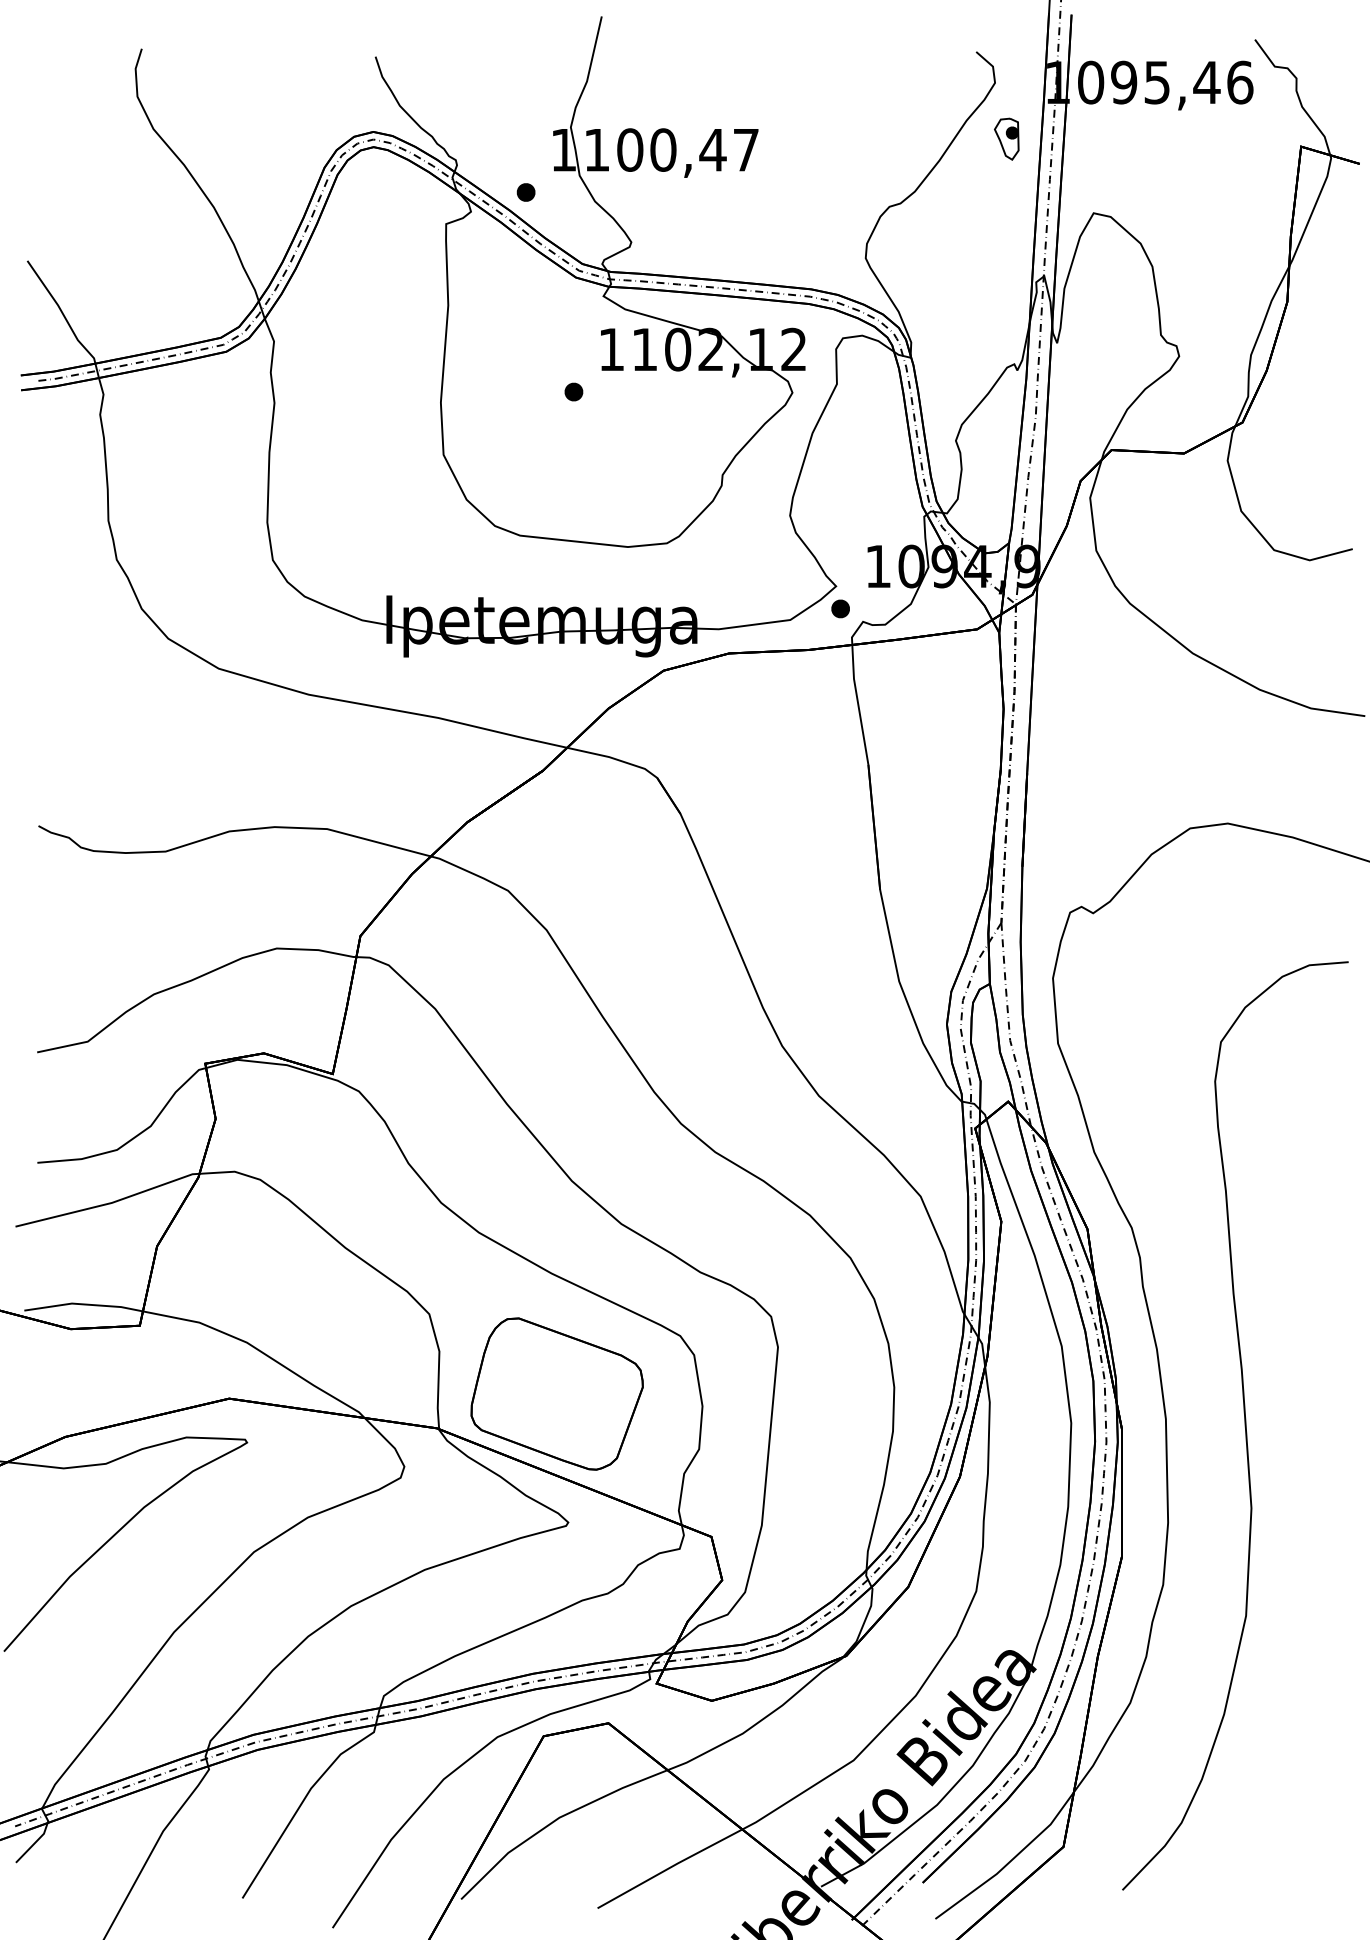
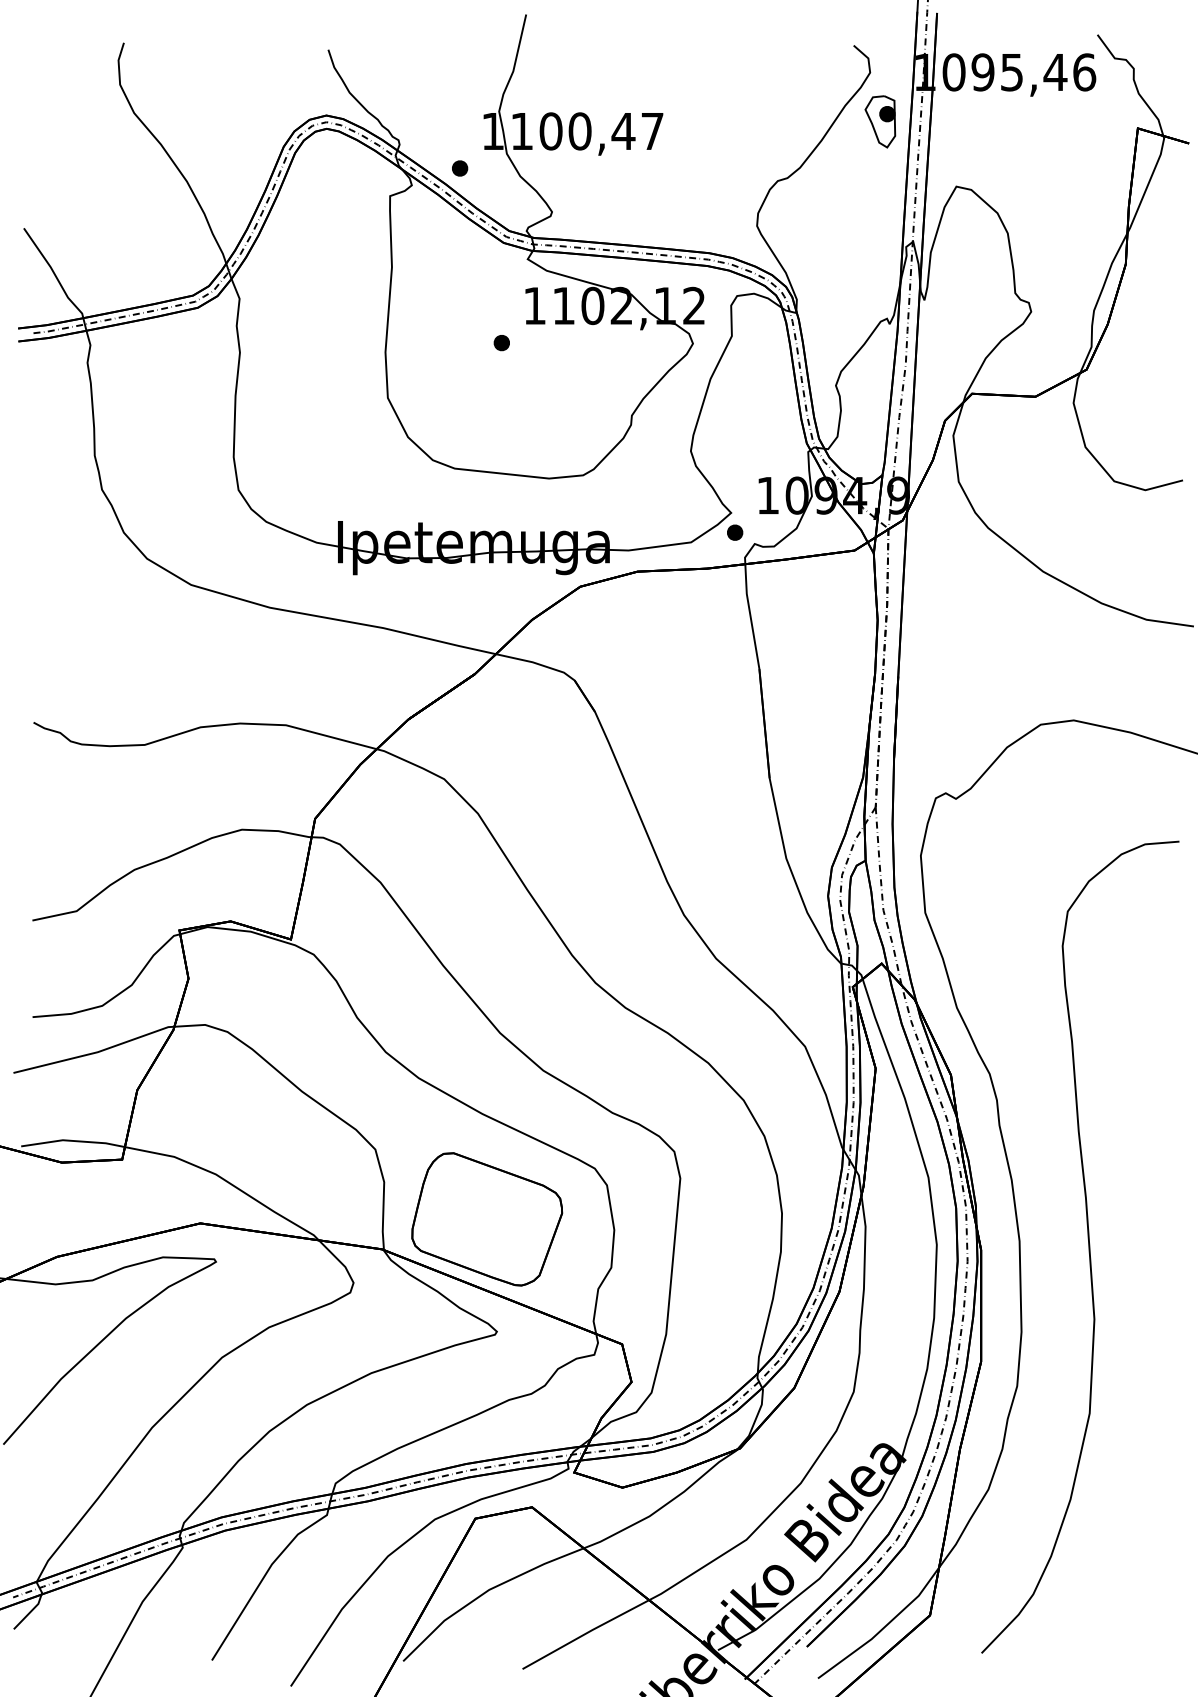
part: (1006, 138) -> (880, 121), size x1.43

